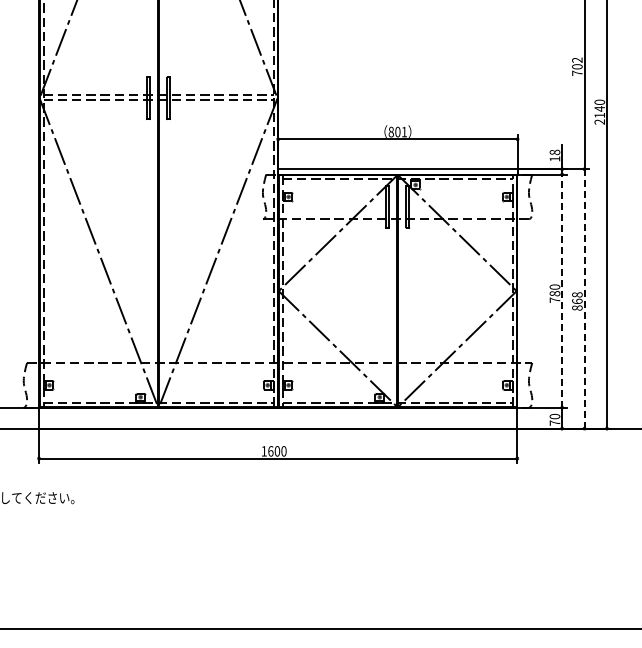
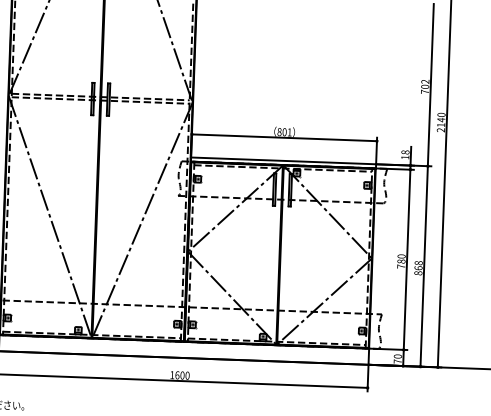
line: (562, 291) -> (407, 260), dashed -> solid
line: (584, 298) -> (424, 266), dashed -> solid

